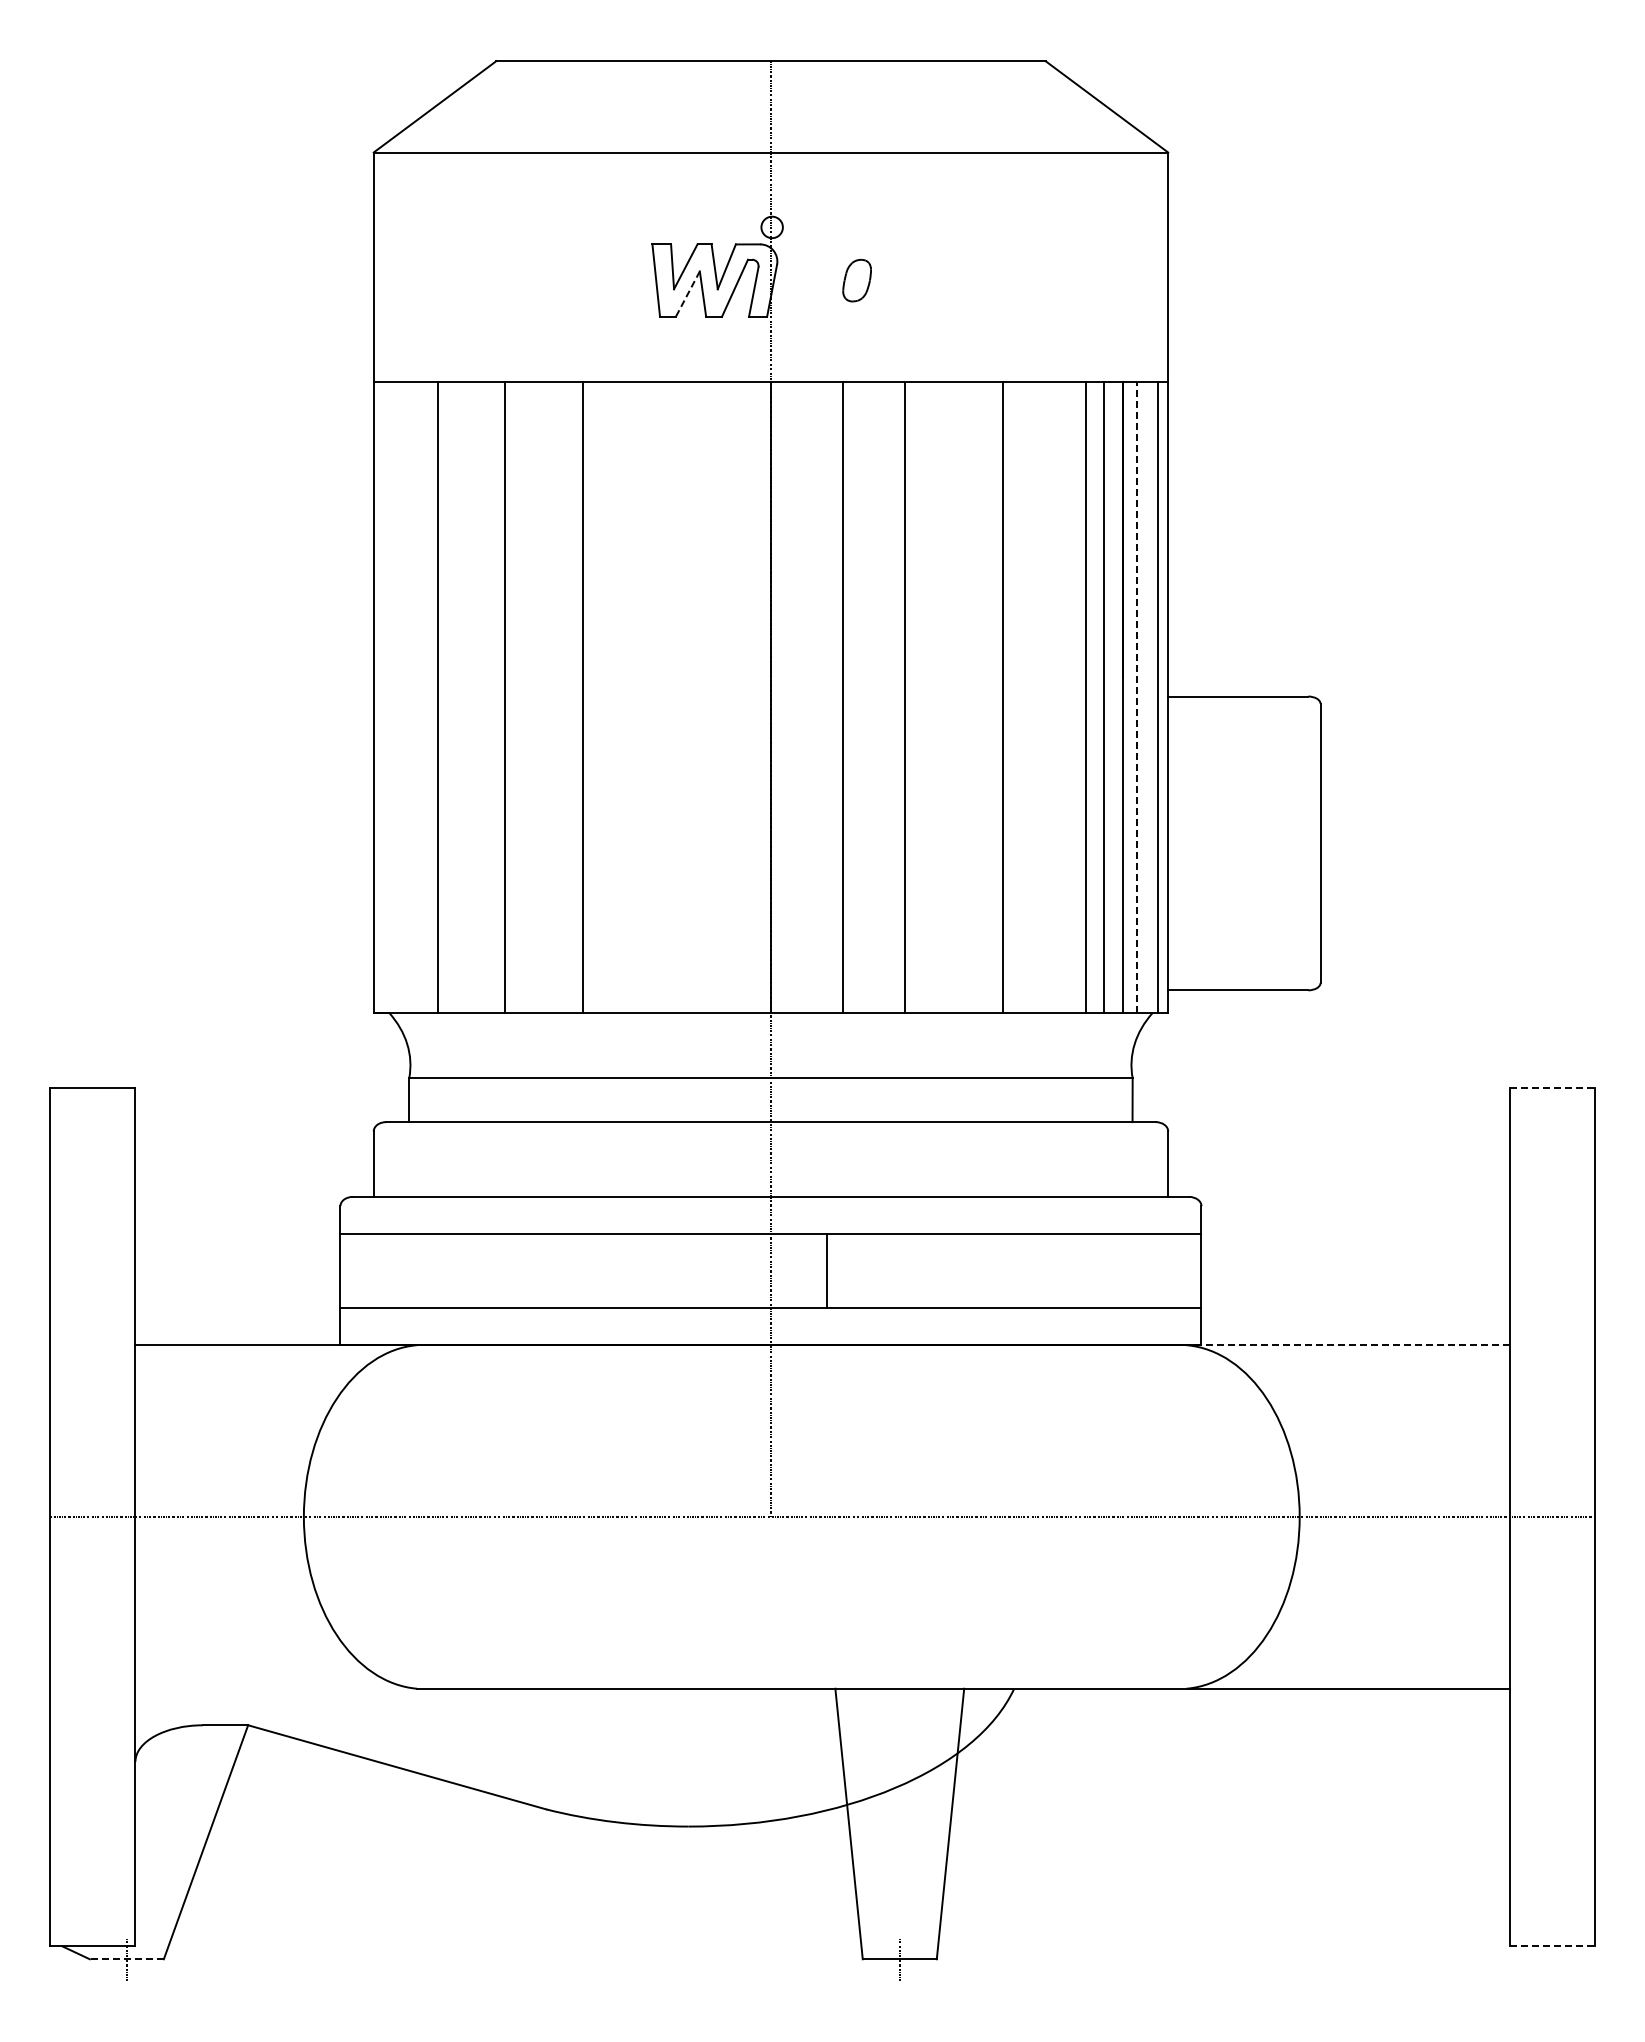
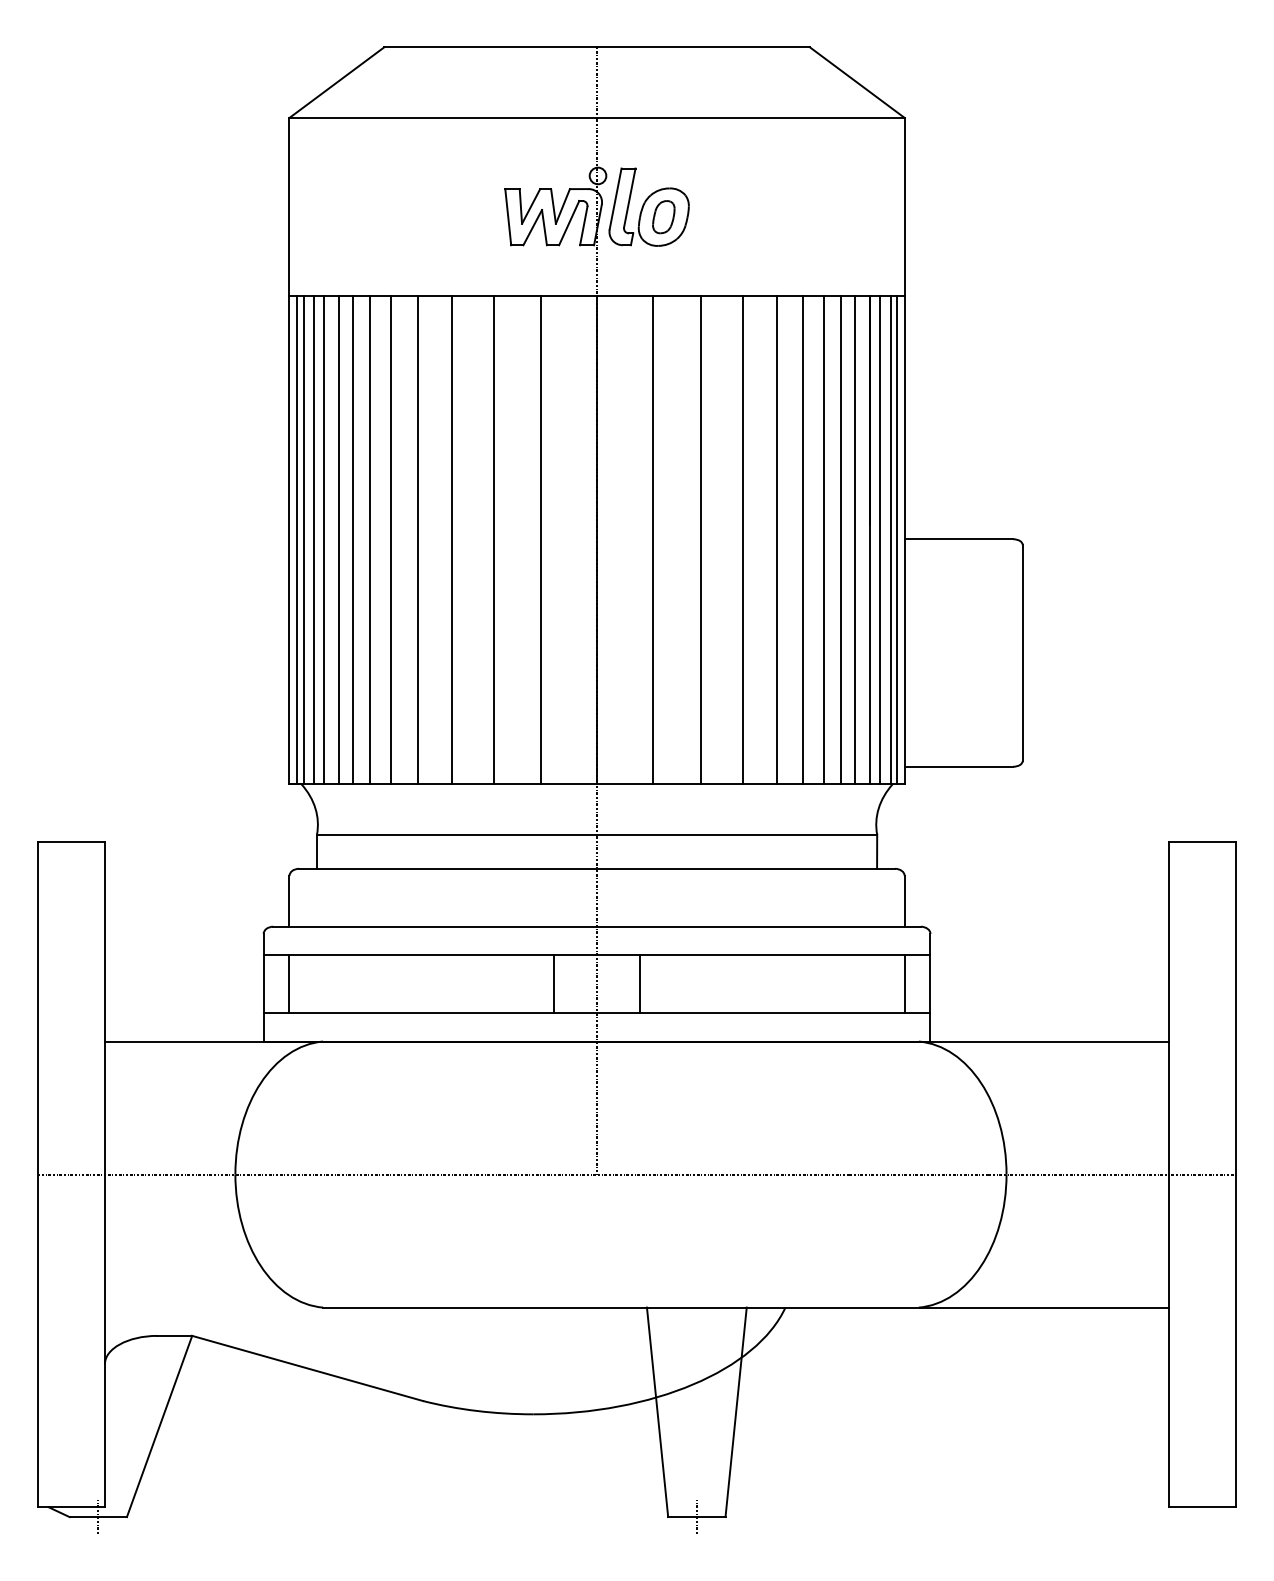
part: (838, 267) -> (649, 206), added
line: (687, 294) -> (532, 227), dashed -> solid
line: (383, 697) -> (297, 539), added
line: (392, 697) -> (304, 539), added
line: (405, 697) -> (314, 539), added
line: (418, 697) -> (324, 539), added
line: (455, 697) -> (352, 539), added
line: (477, 697) -> (369, 539), added
line: (539, 697) -> (417, 539), added
line: (637, 697) -> (493, 539), added
line: (699, 697) -> (541, 539), added
line: (958, 697) -> (742, 539), added
line: (1036, 697) -> (802, 539), added
line: (1064, 697) -> (824, 539), added
line: (1136, 697) -> (880, 539), dashed -> solid
line: (1149, 697) -> (890, 539), added
line: (1552, 1087) -> (1202, 841), dashed -> solid
line: (373, 1271) -> (289, 984), added
line: (715, 1271) -> (554, 984), added
line: (1168, 1271) -> (904, 984), added
line: (1347, 1345) -> (1043, 1041), dashed -> solid
line: (1552, 1946) -> (1202, 1507), dashed -> solid
line: (126, 1959) -> (98, 1517), dashed -> solid

